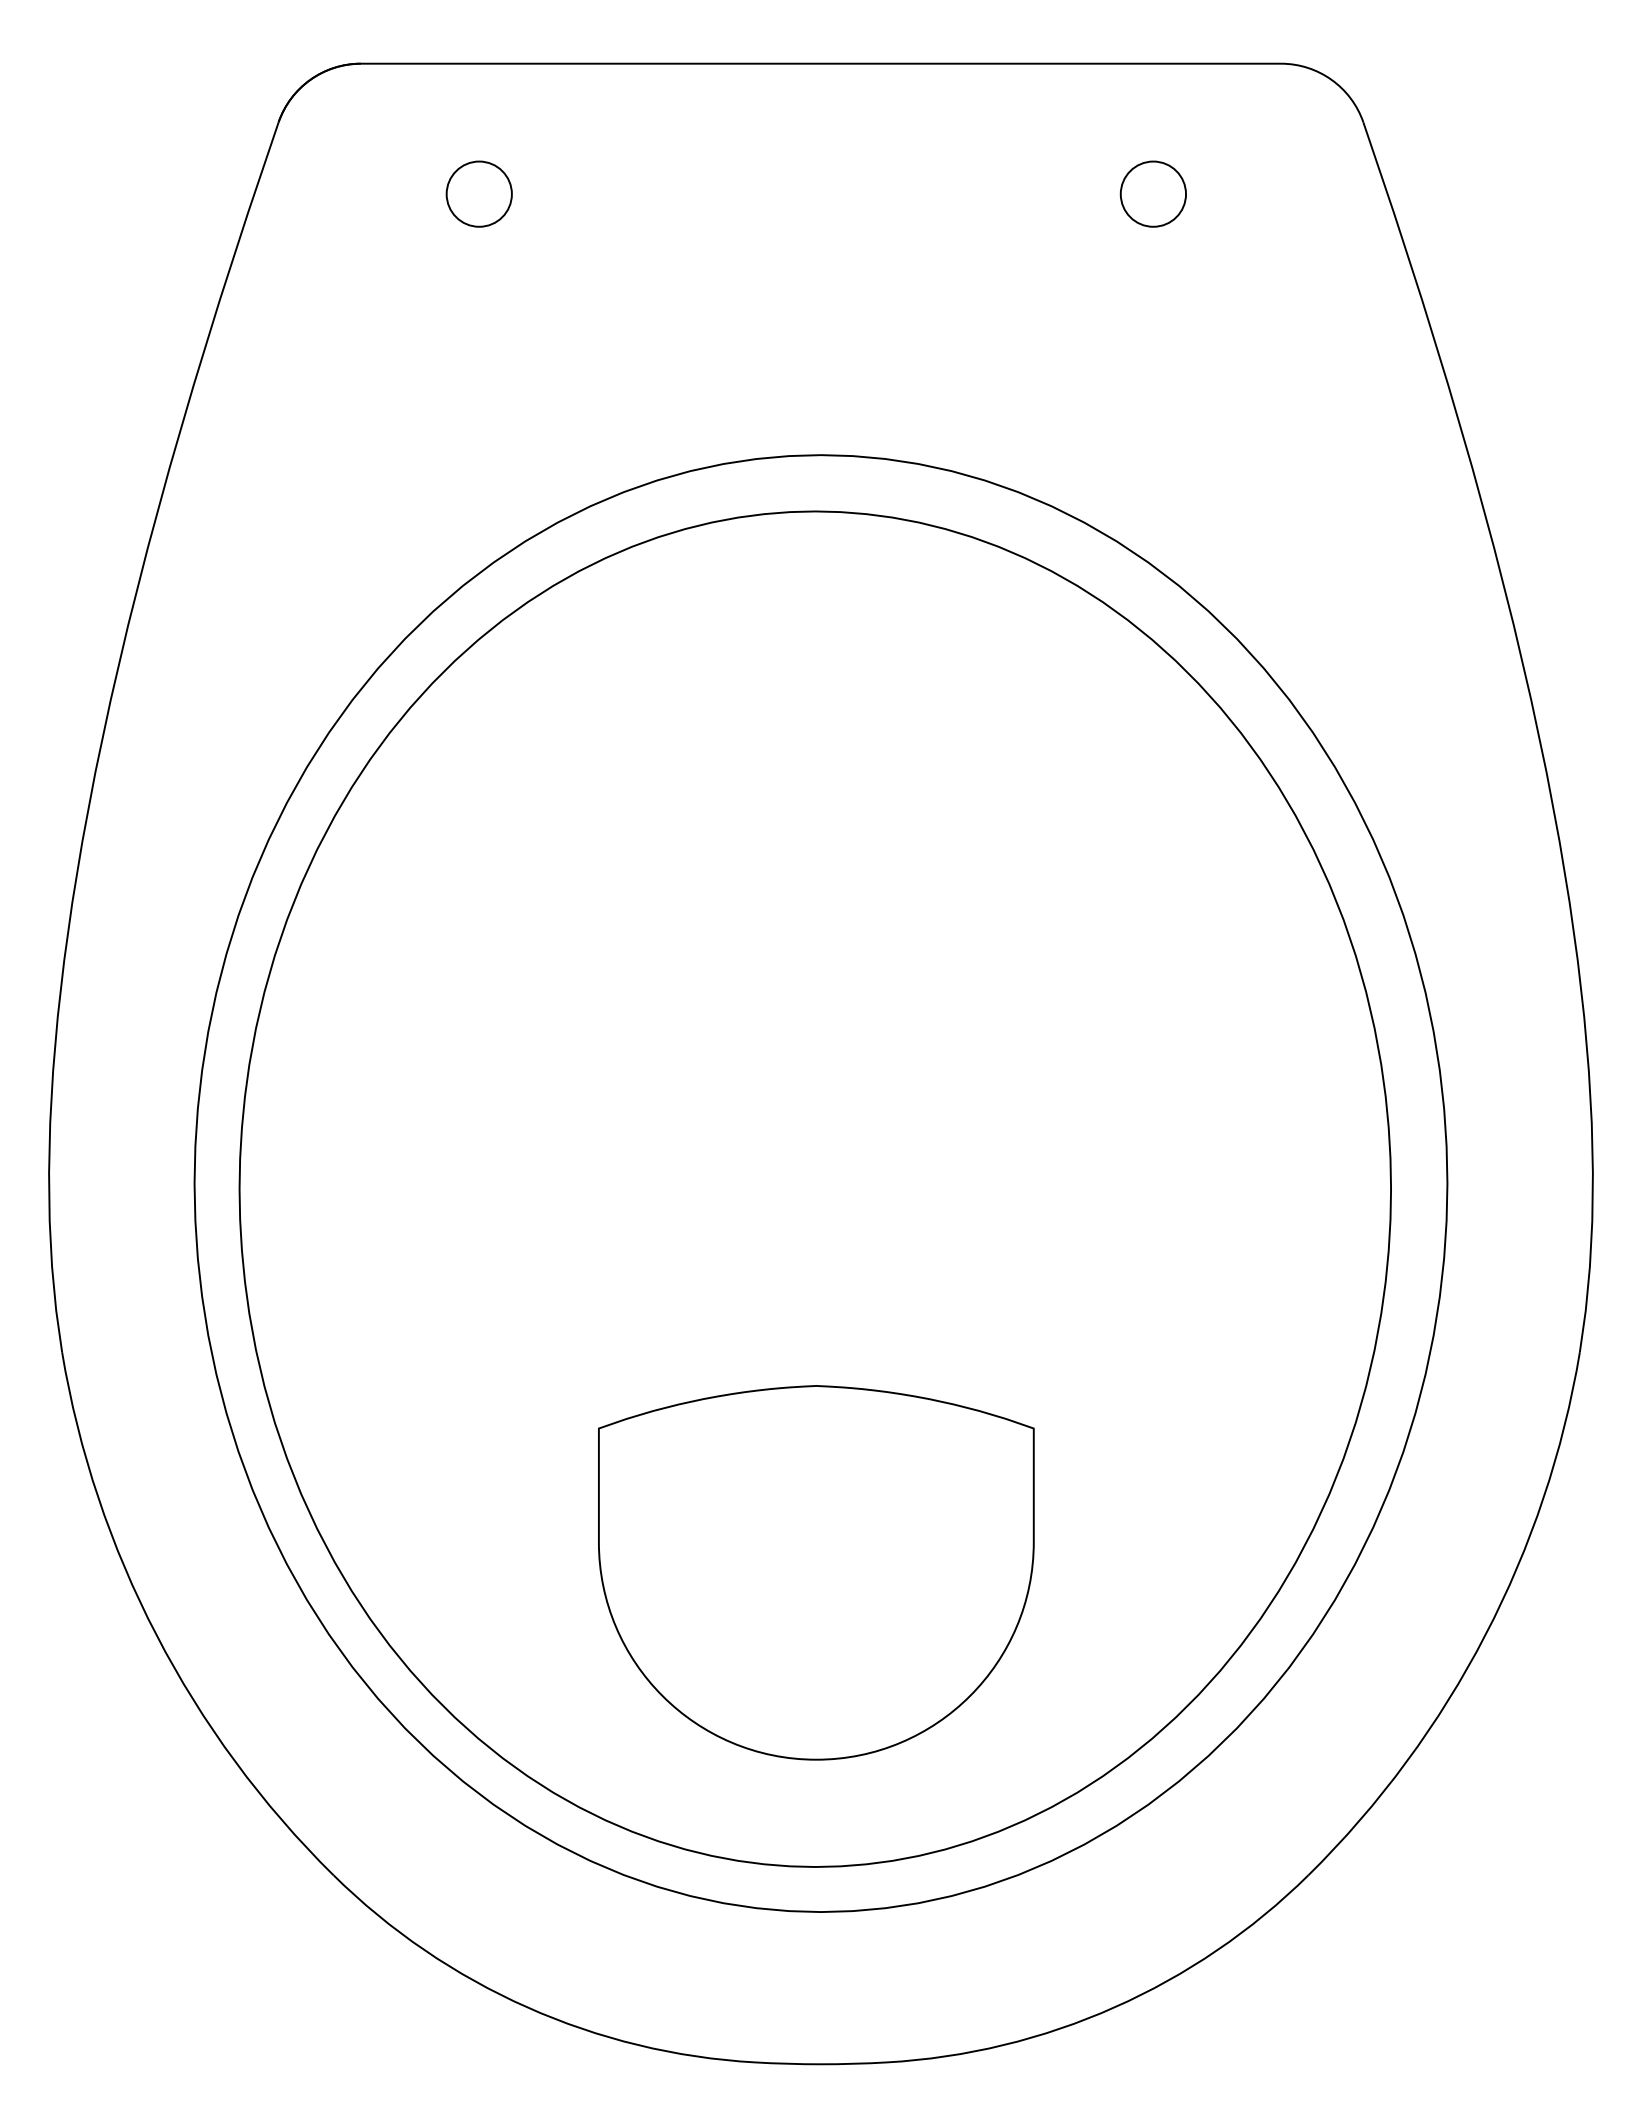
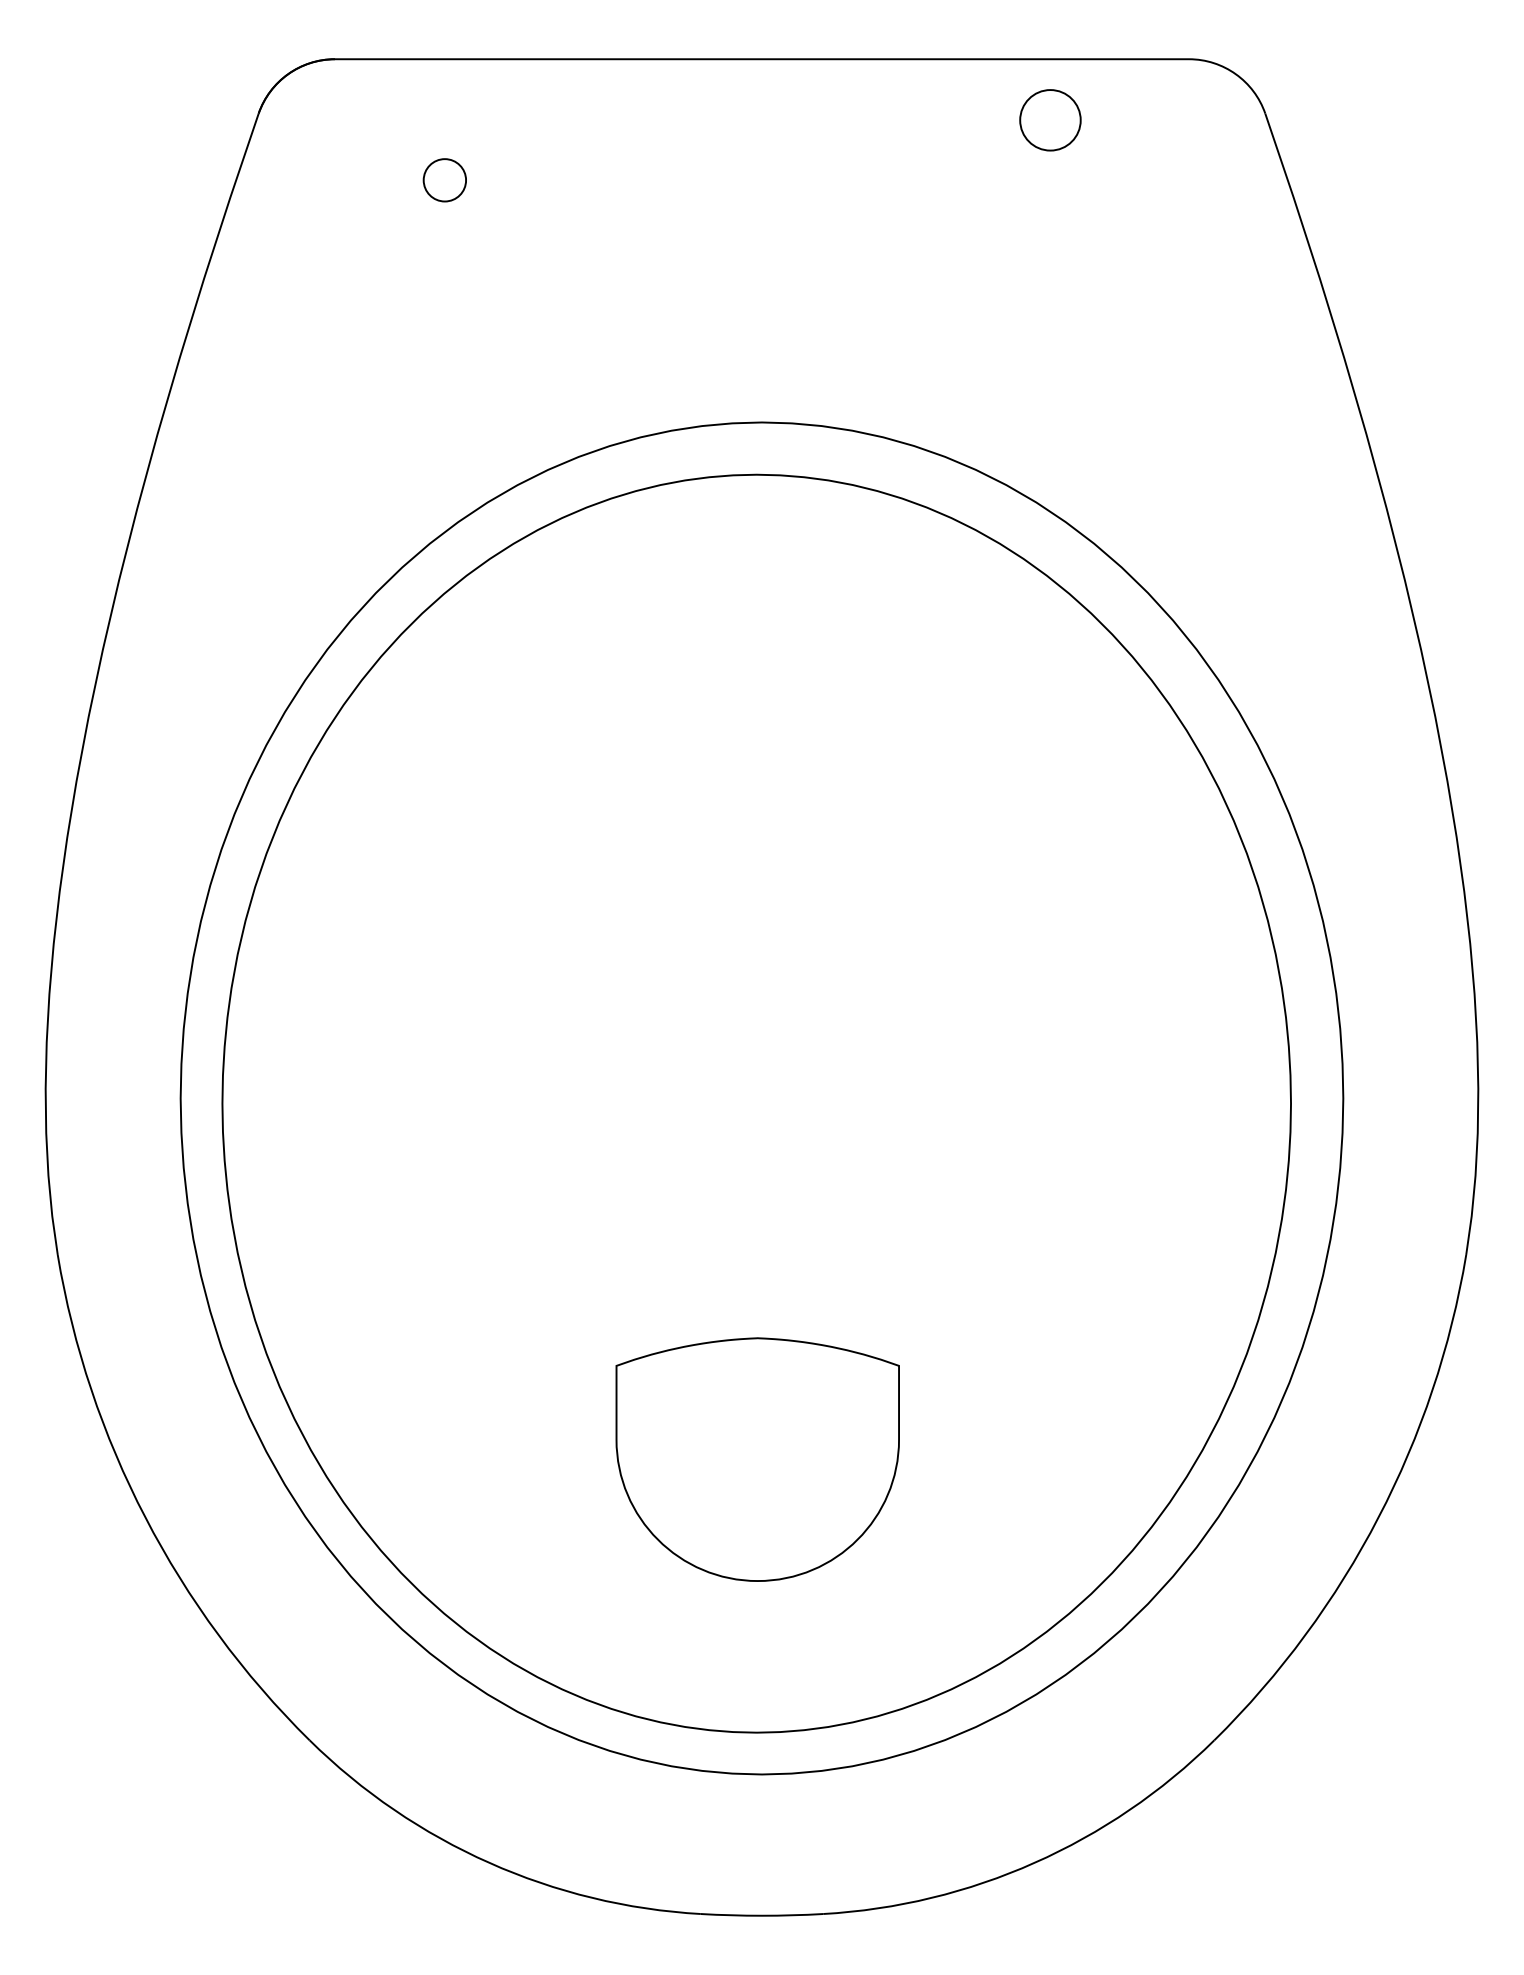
circle: (478, 194) -> (444, 180), size x0.7
circle: (1153, 194) -> (1050, 120), moved
part: (816, 1572) -> (757, 1459), size x0.7

